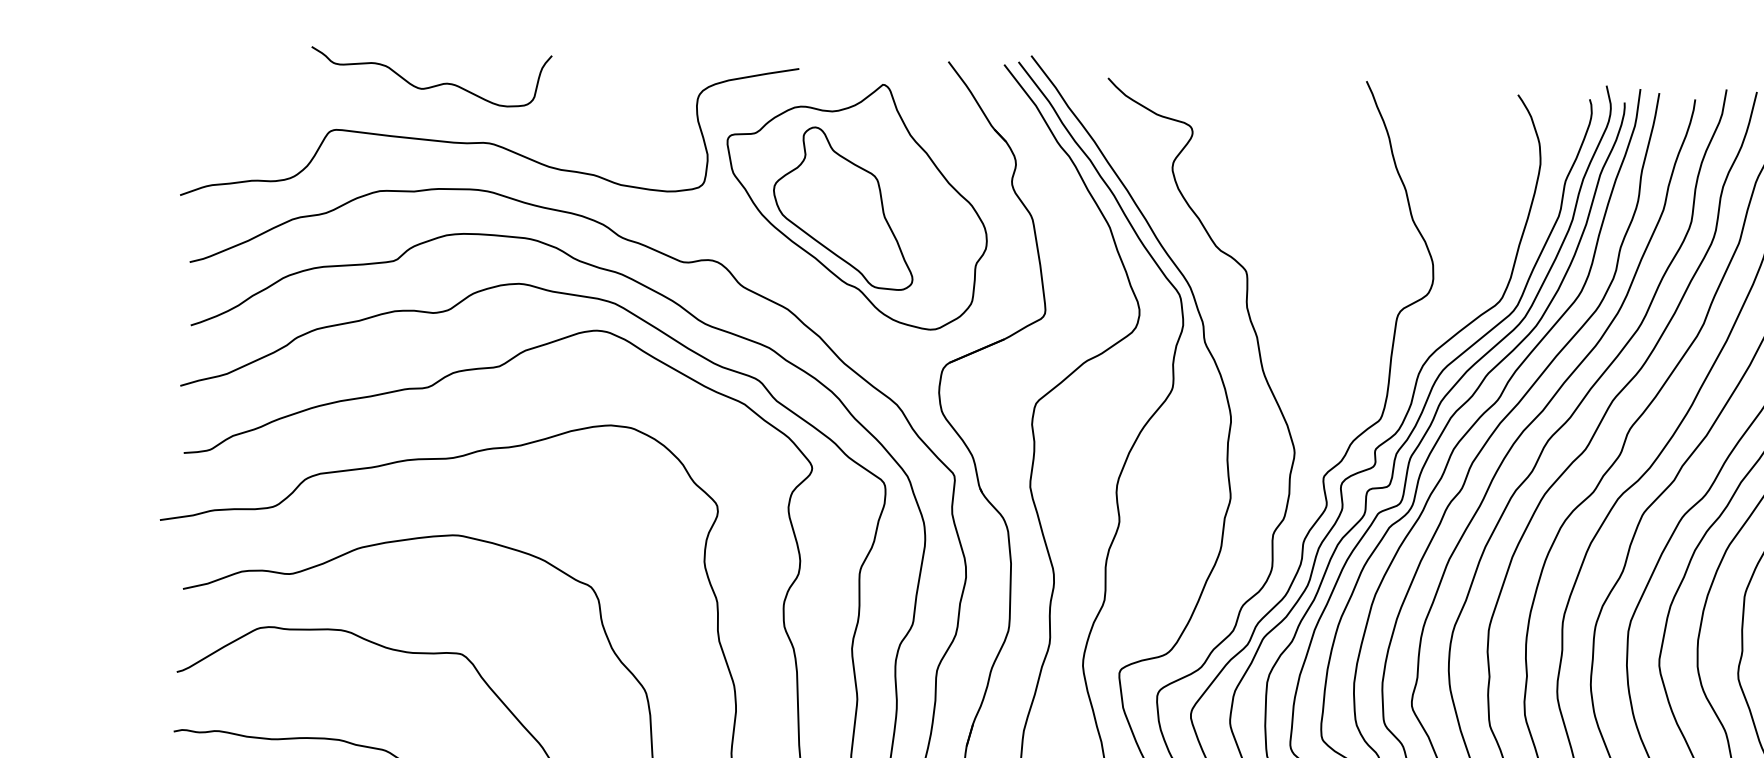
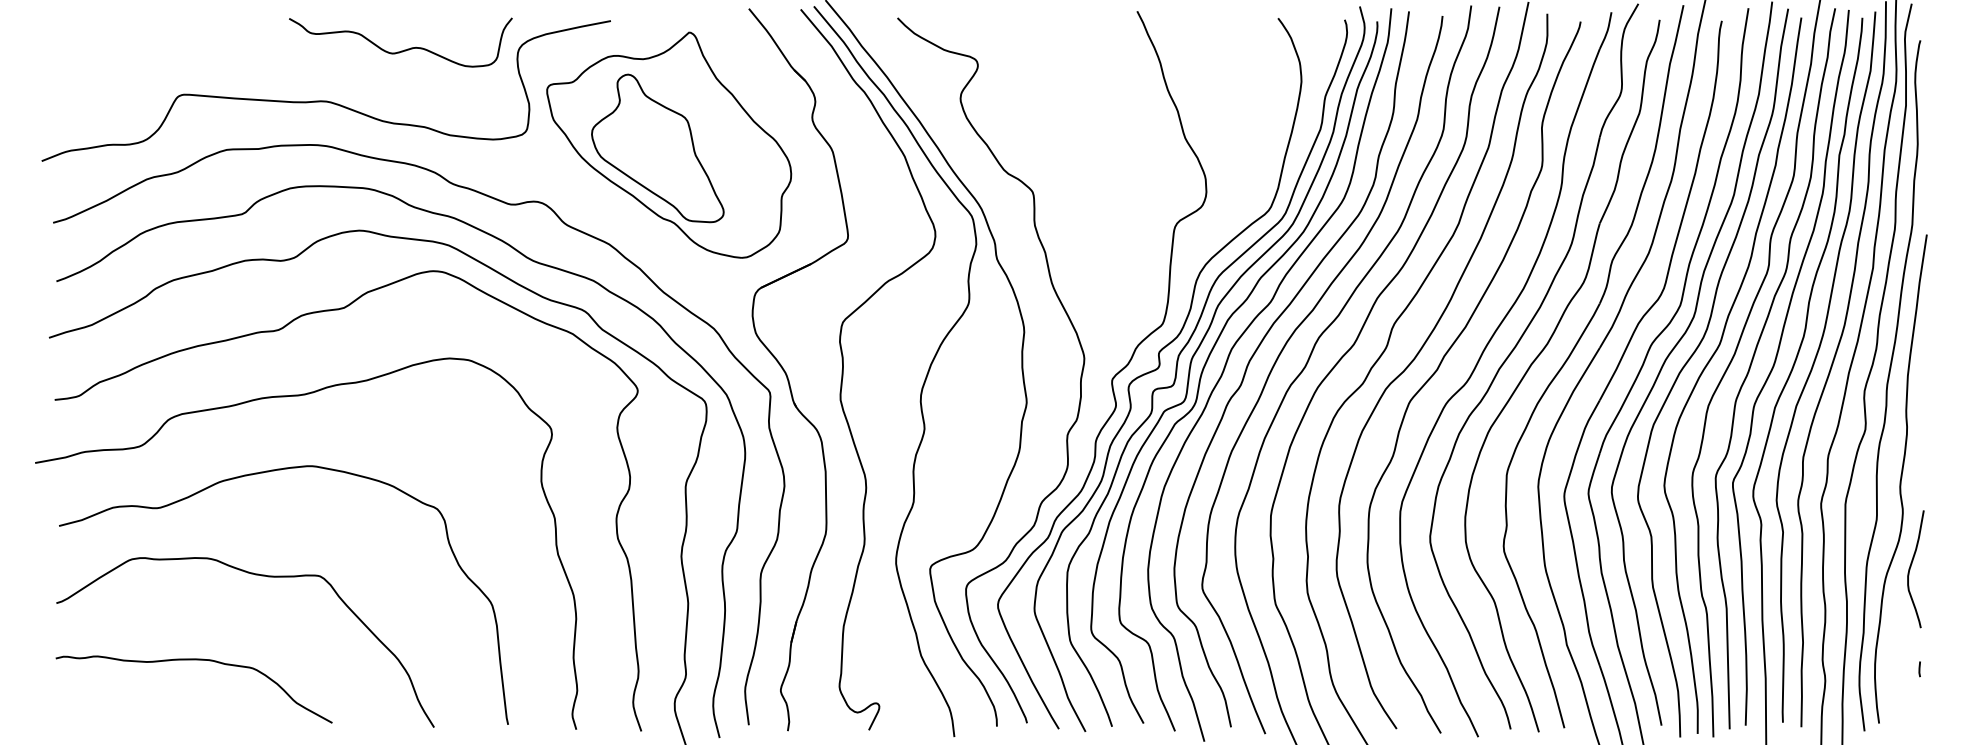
curve: (434, 85) -> (404, 49), moved

